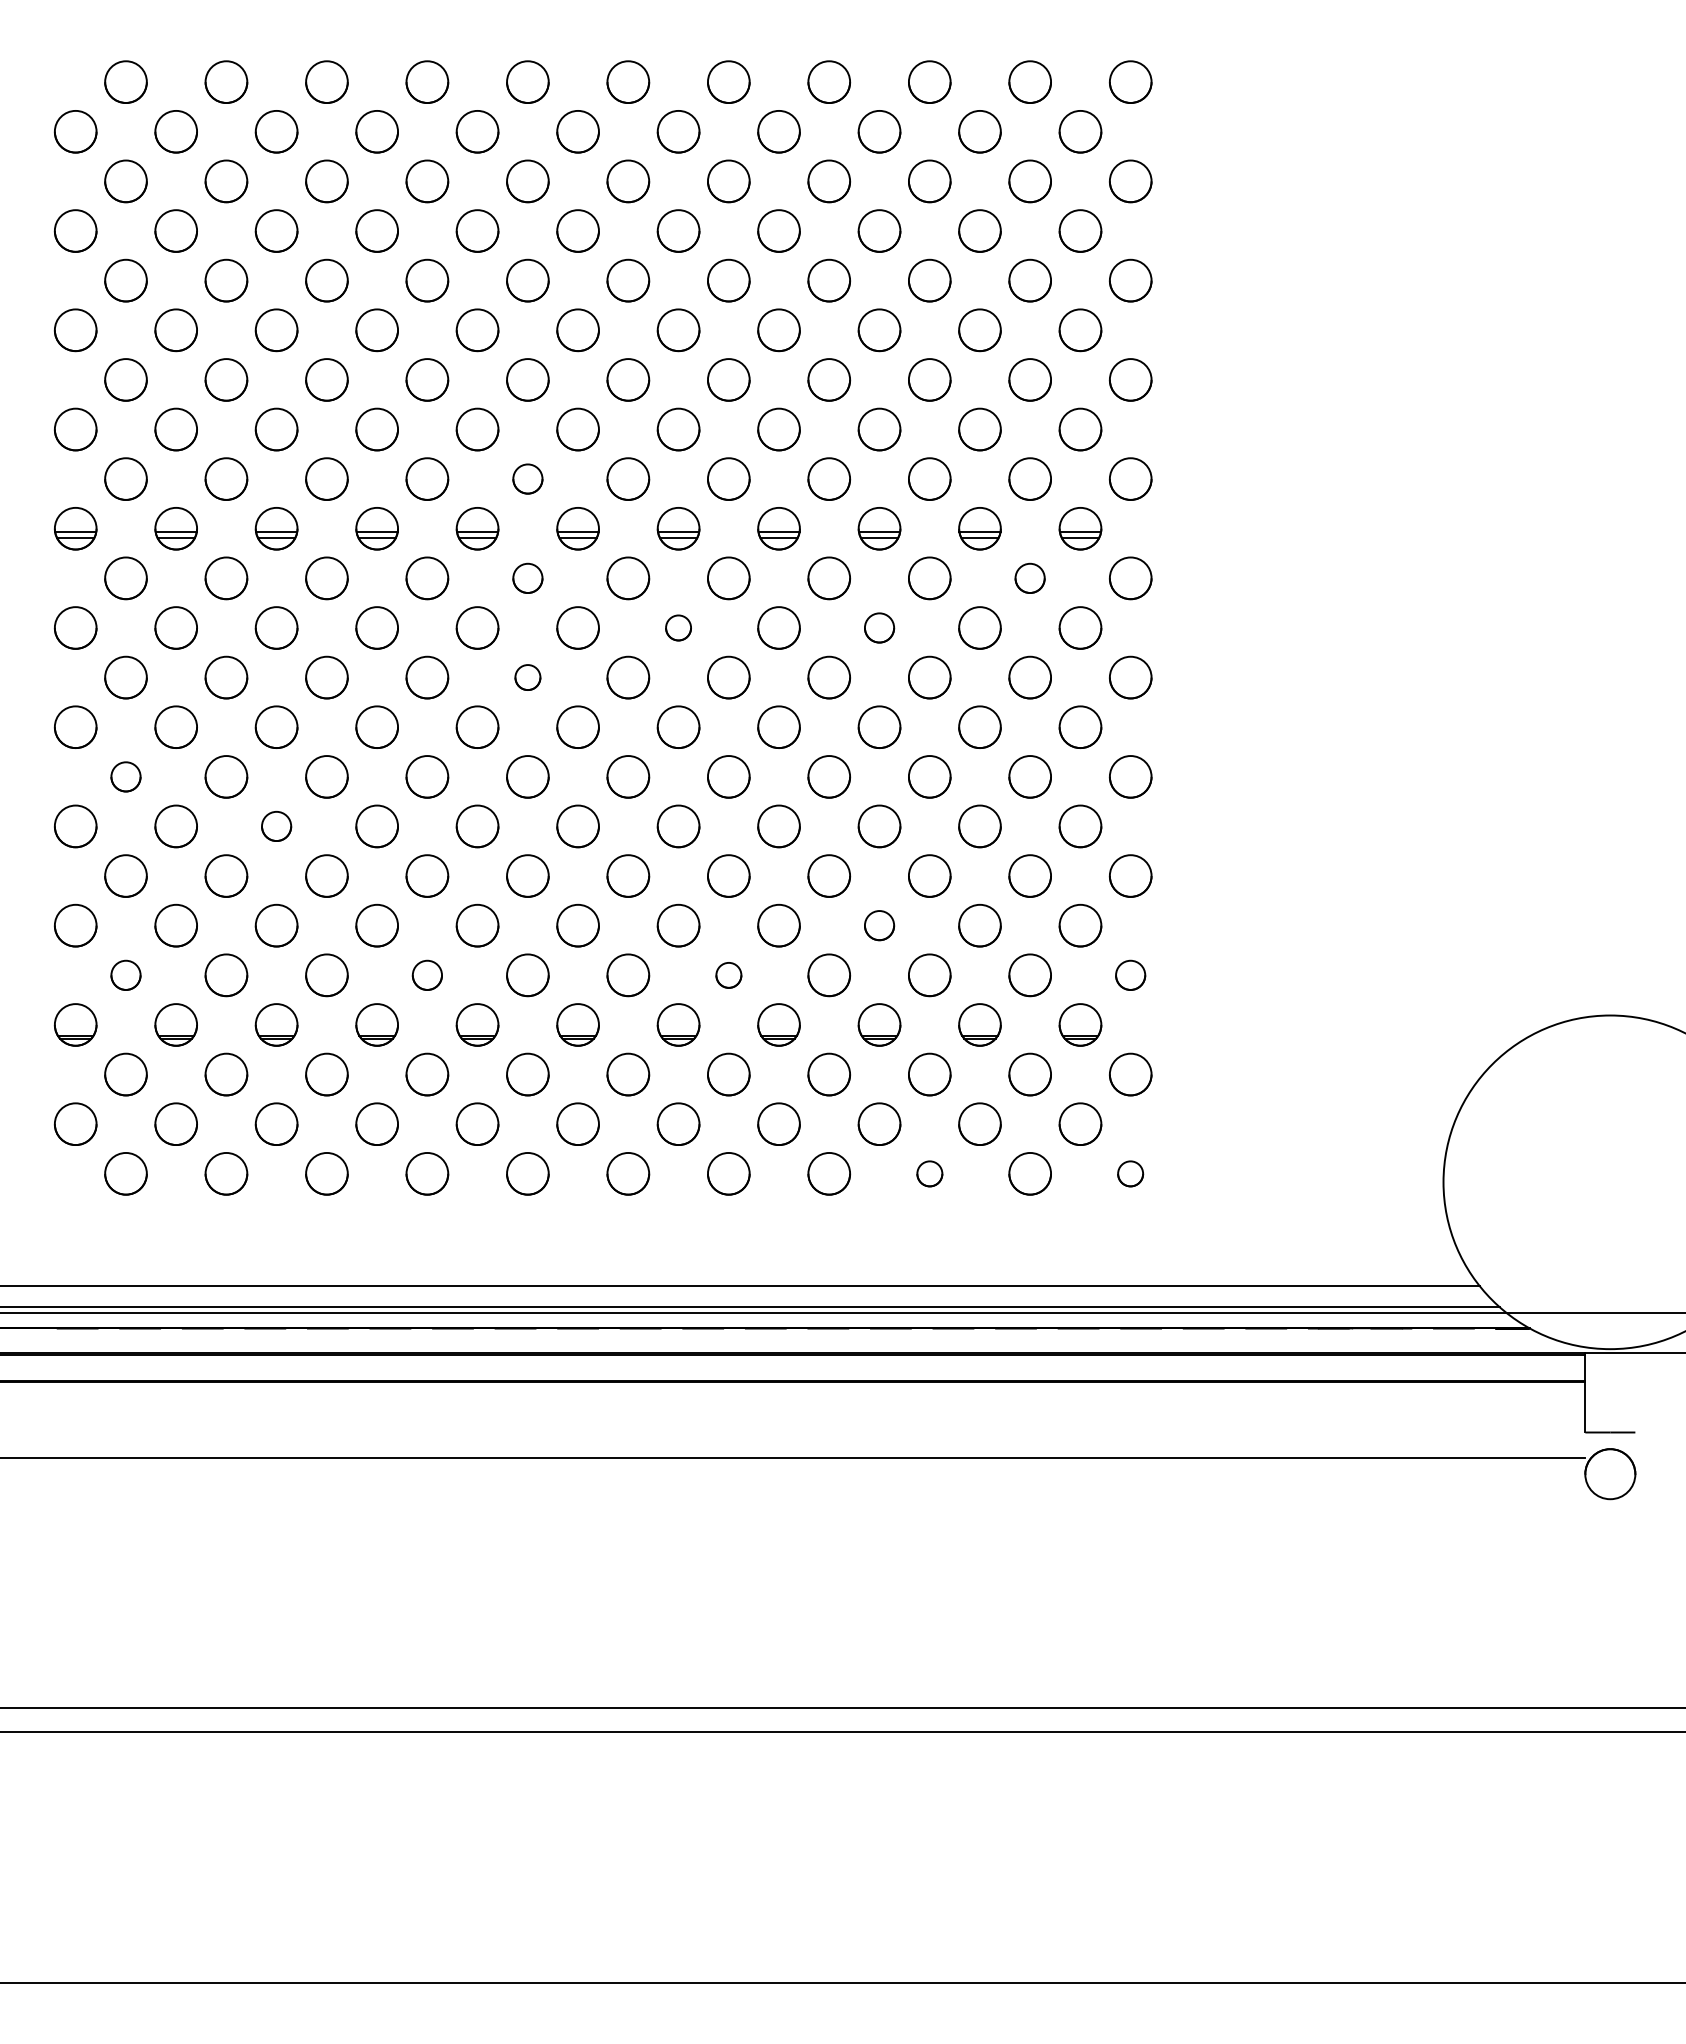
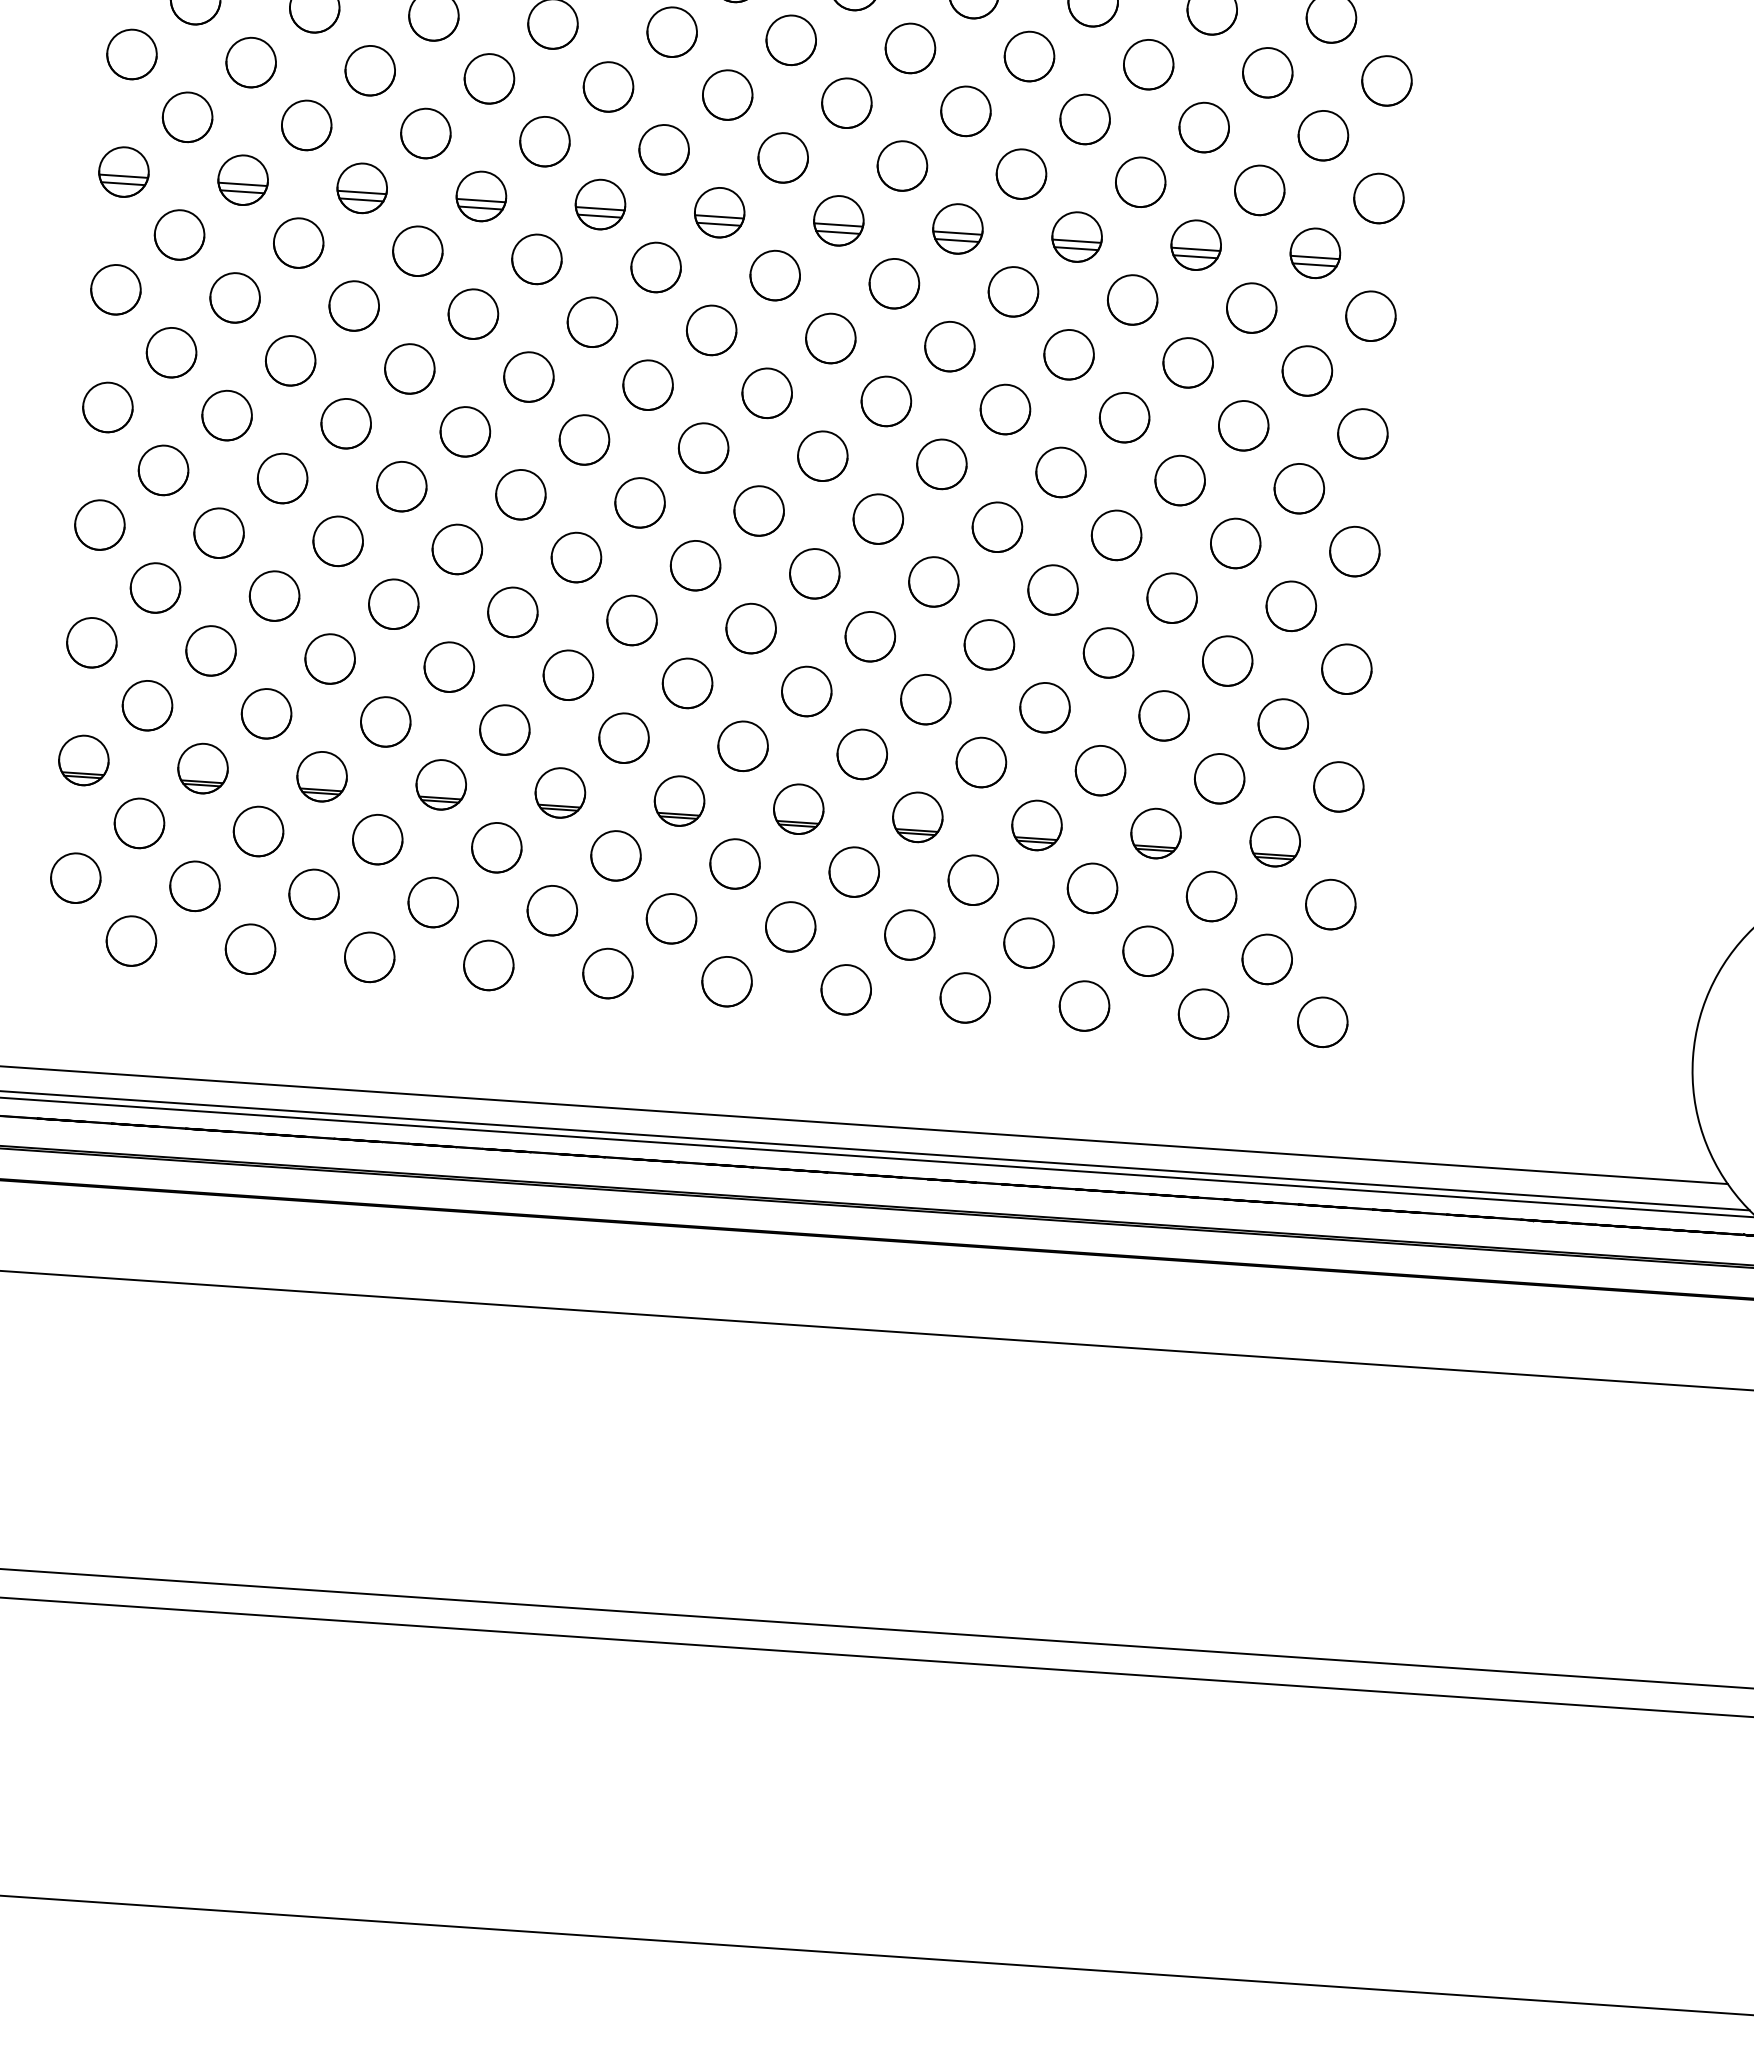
part: (527, 478) -> (663, 149), size x1.43
part: (527, 578) -> (655, 267), size x1.43
part: (1029, 578) -> (1250, 308), size x1.43
part: (678, 627) -> (830, 337), size x1.67
part: (879, 627) -> (1069, 354), size x1.43
part: (527, 677) -> (647, 385), size x1.67
part: (125, 776) -> (162, 469), size x1.43
part: (276, 826) -> (338, 541), size x1.43
part: (879, 925) -> (1045, 707), size x1.43
part: (125, 975) -> (146, 705), size x1.43
part: (427, 975) -> (505, 730), size x1.43
part: (728, 975) -> (861, 754), size x1.67
part: (1130, 975) -> (1338, 787), size x1.43
part: (929, 1173) -> (1084, 1005), size x1.67
part: (1130, 1173) -> (1322, 1021), size x1.67

